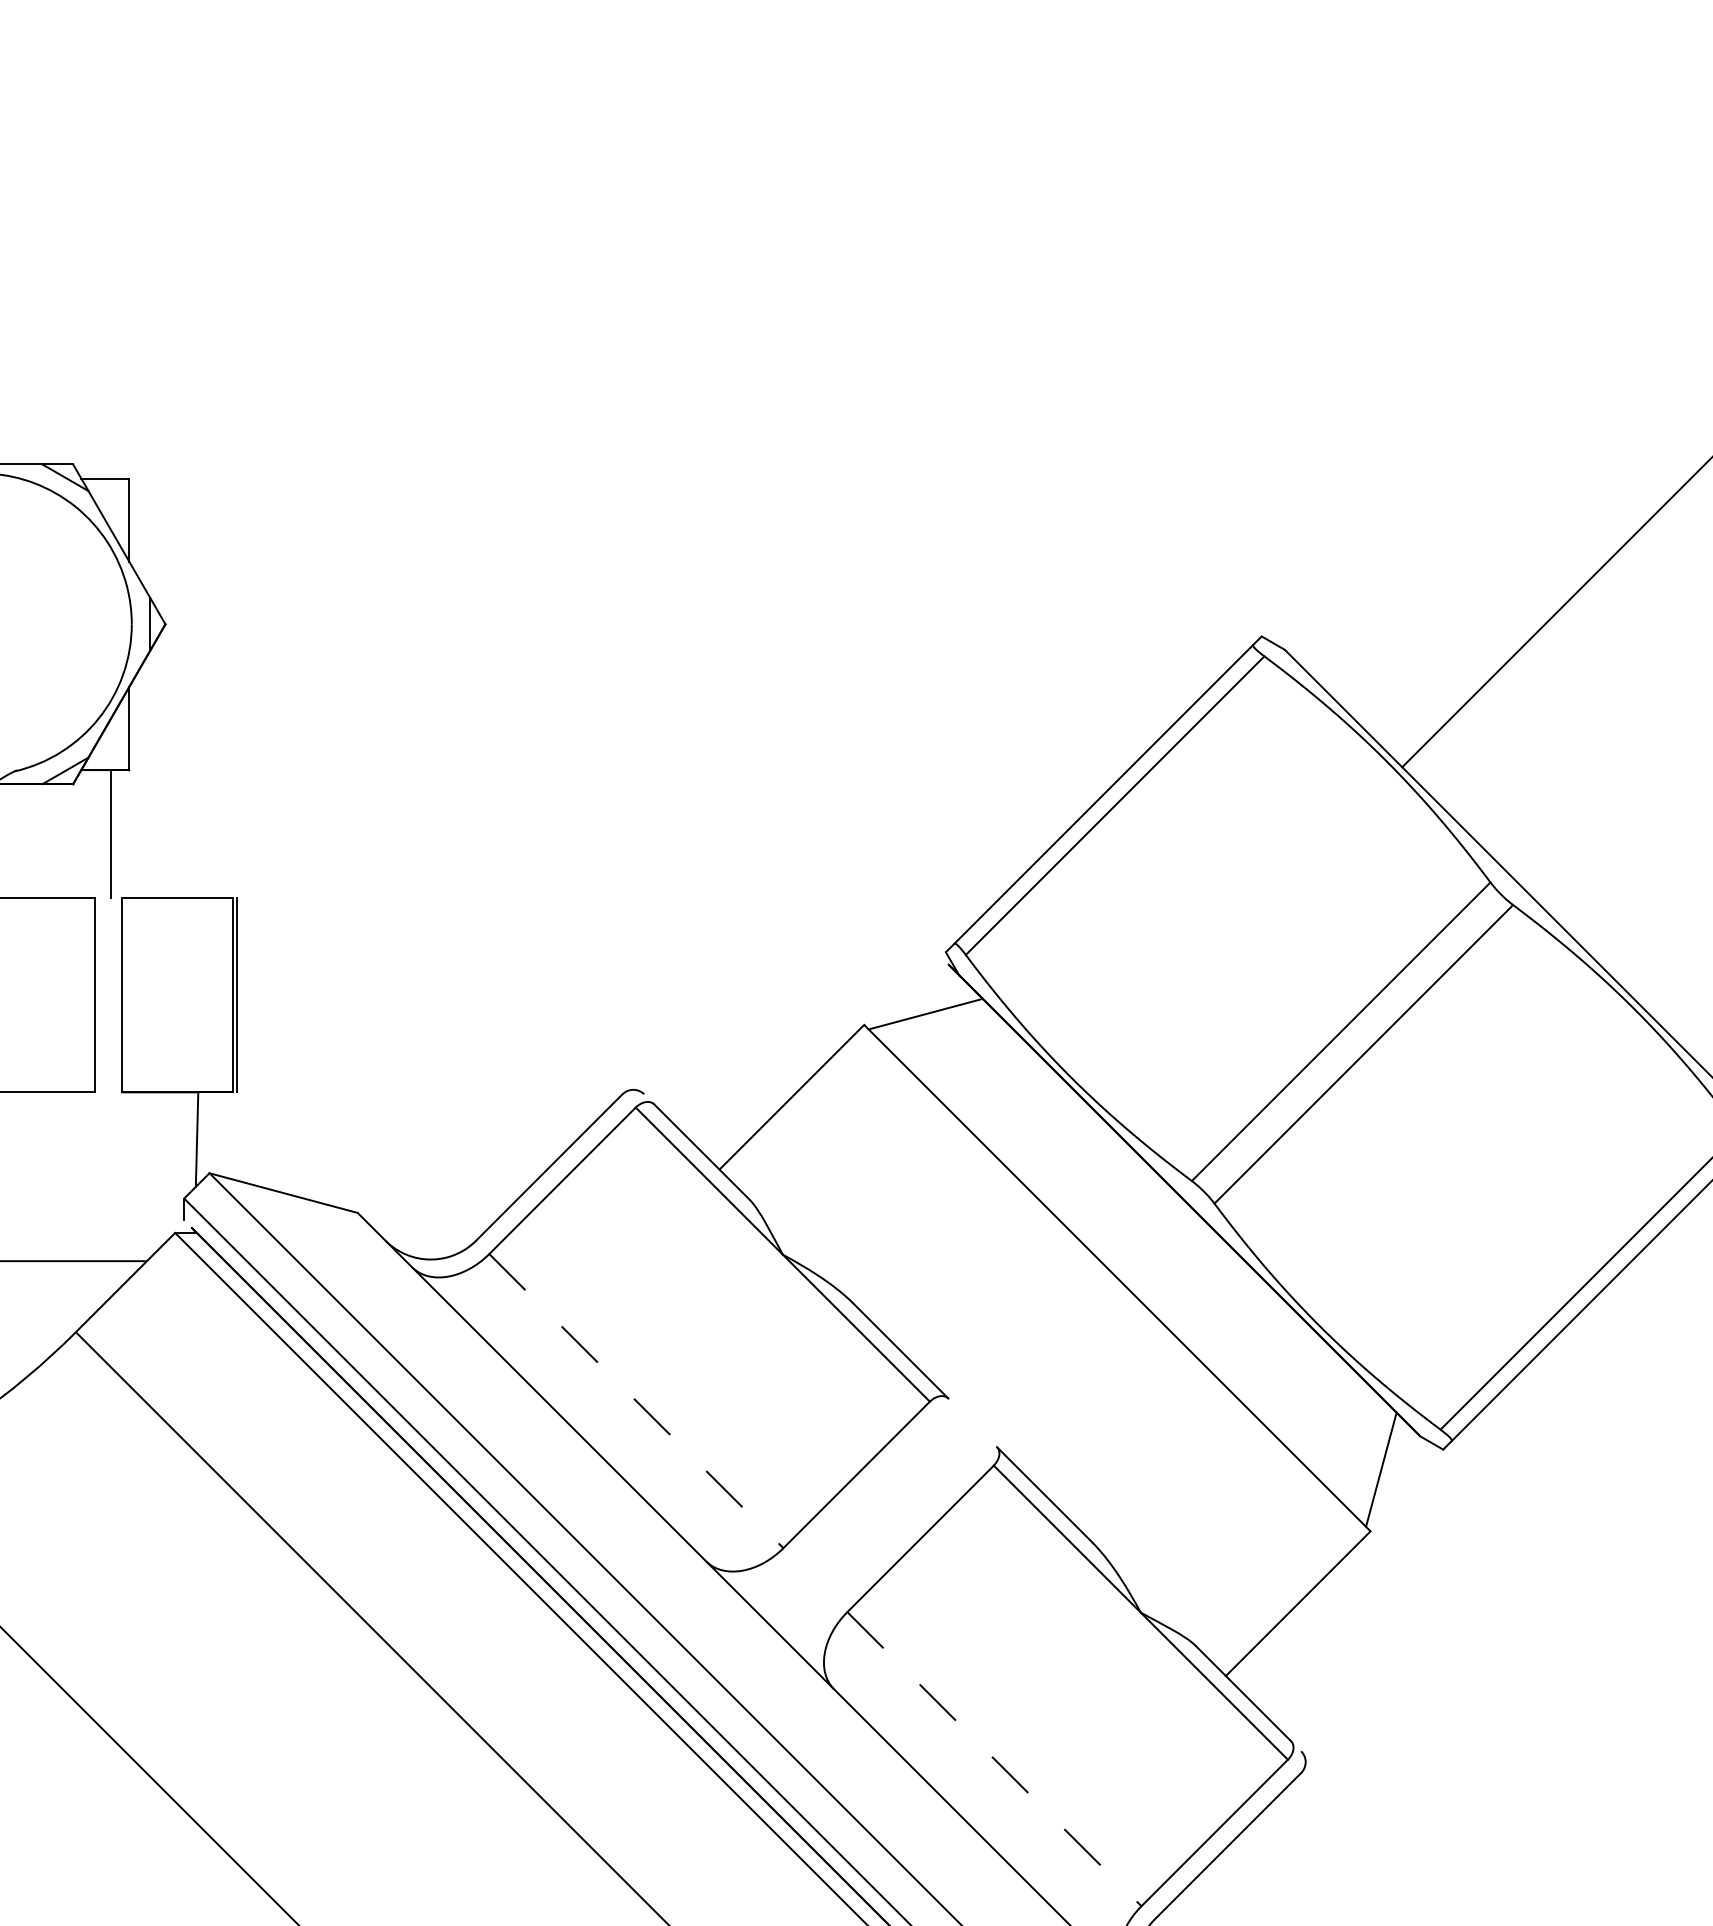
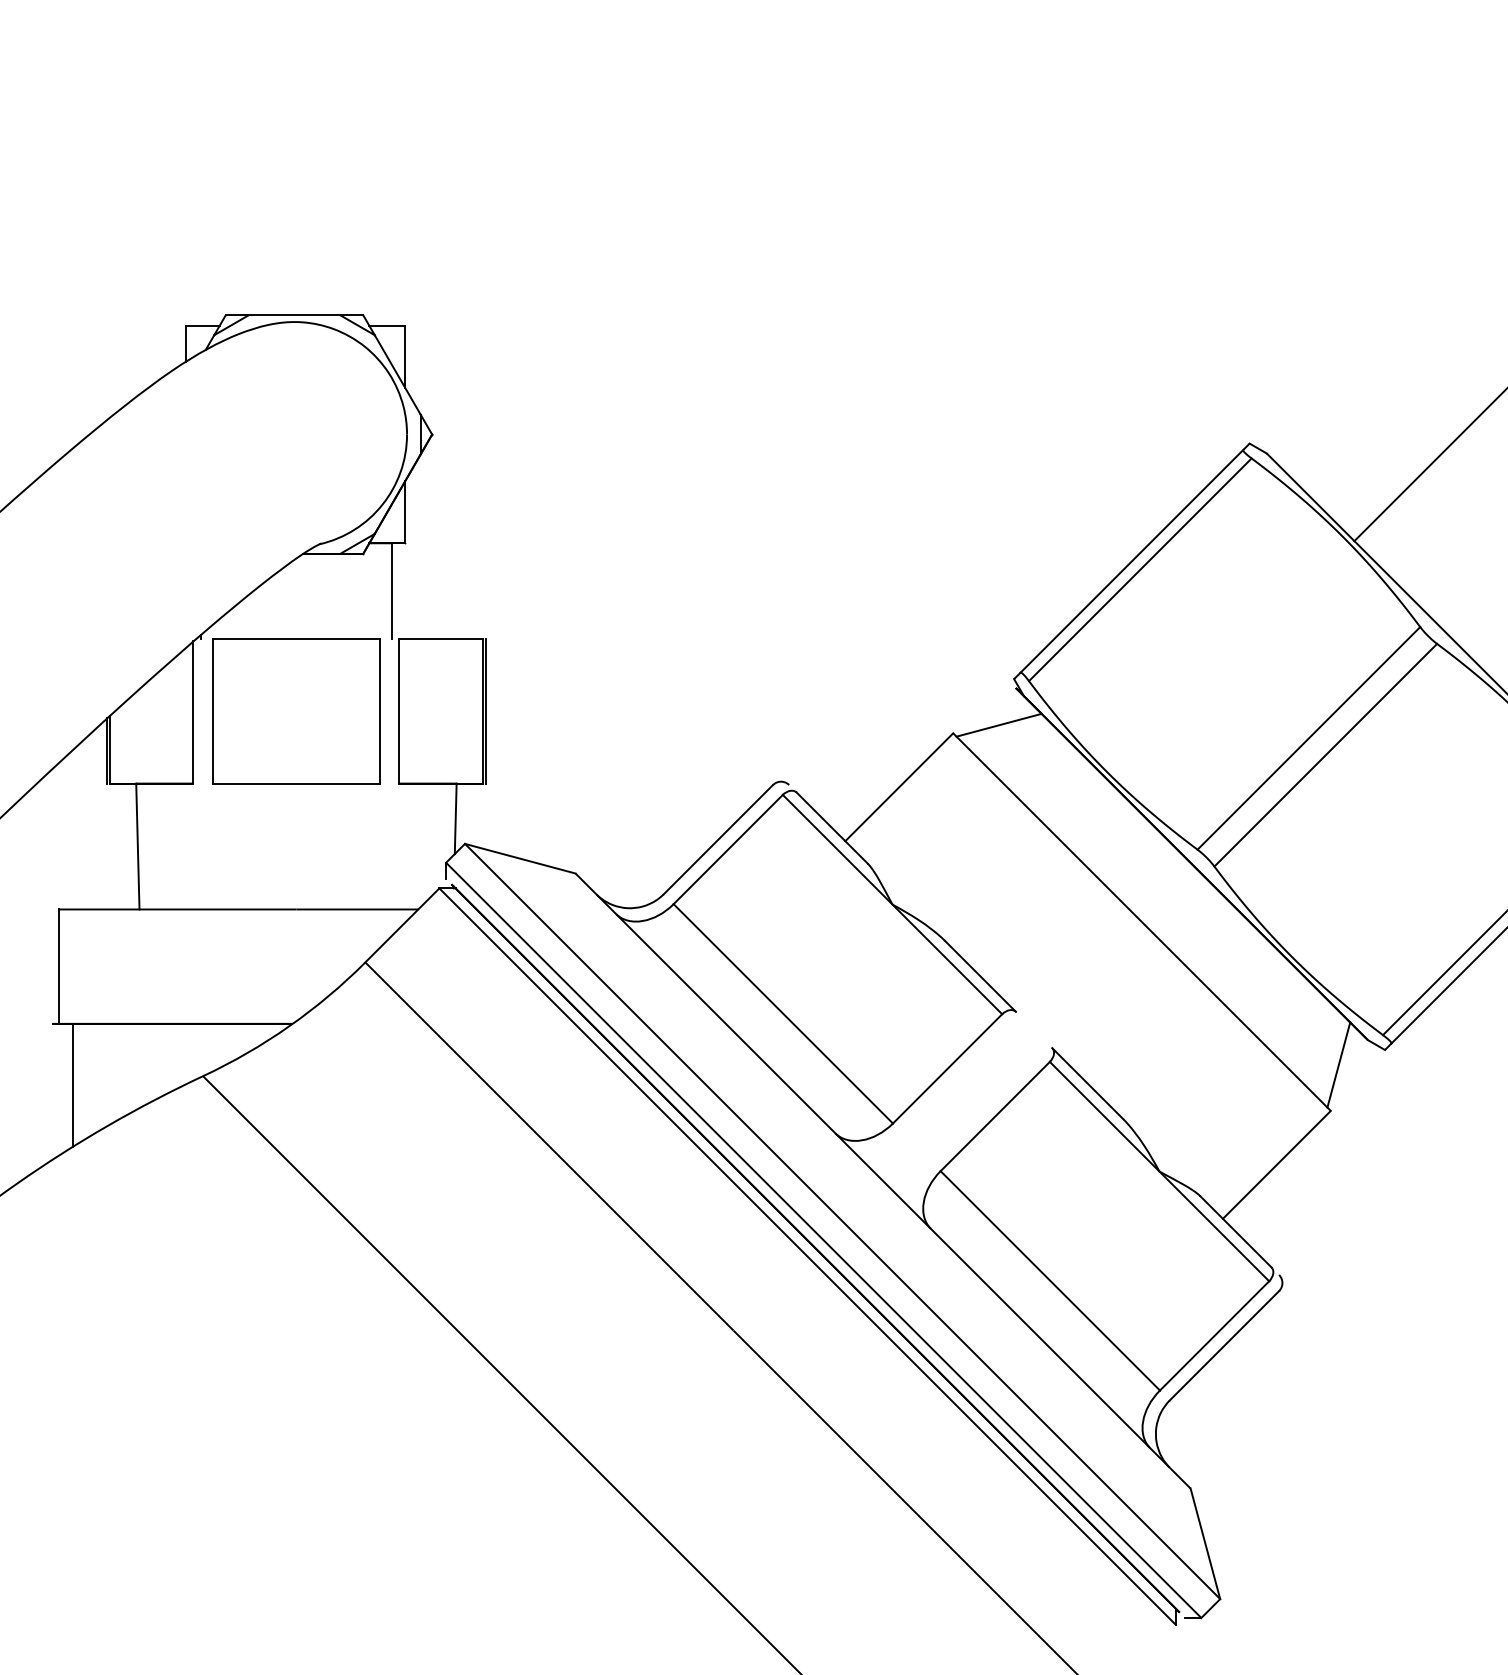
line: (636, 1402) -> (783, 1014), dashed -> solid
line: (994, 1760) -> (1050, 1281), dashed -> solid

